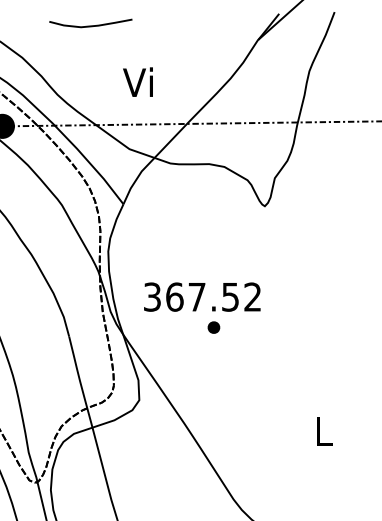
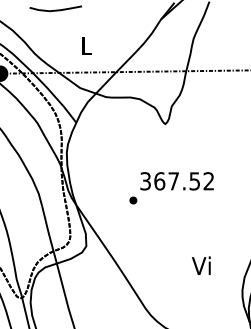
text: (137, 81) -> (85, 45), Vi -> L
text: (201, 297) -> (176, 181), moved
text: (320, 430) -> (200, 265), L -> Vi

